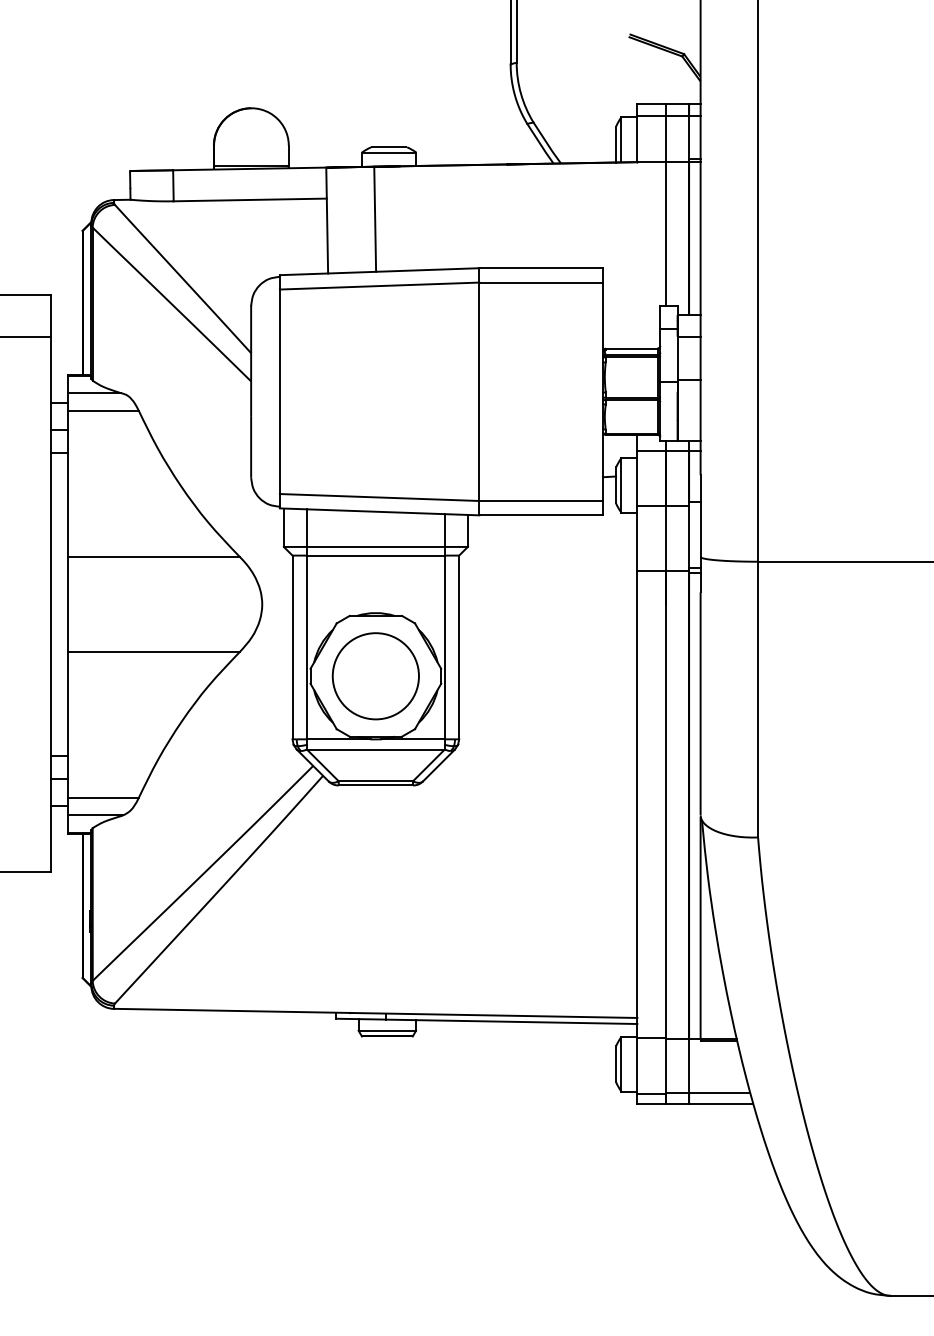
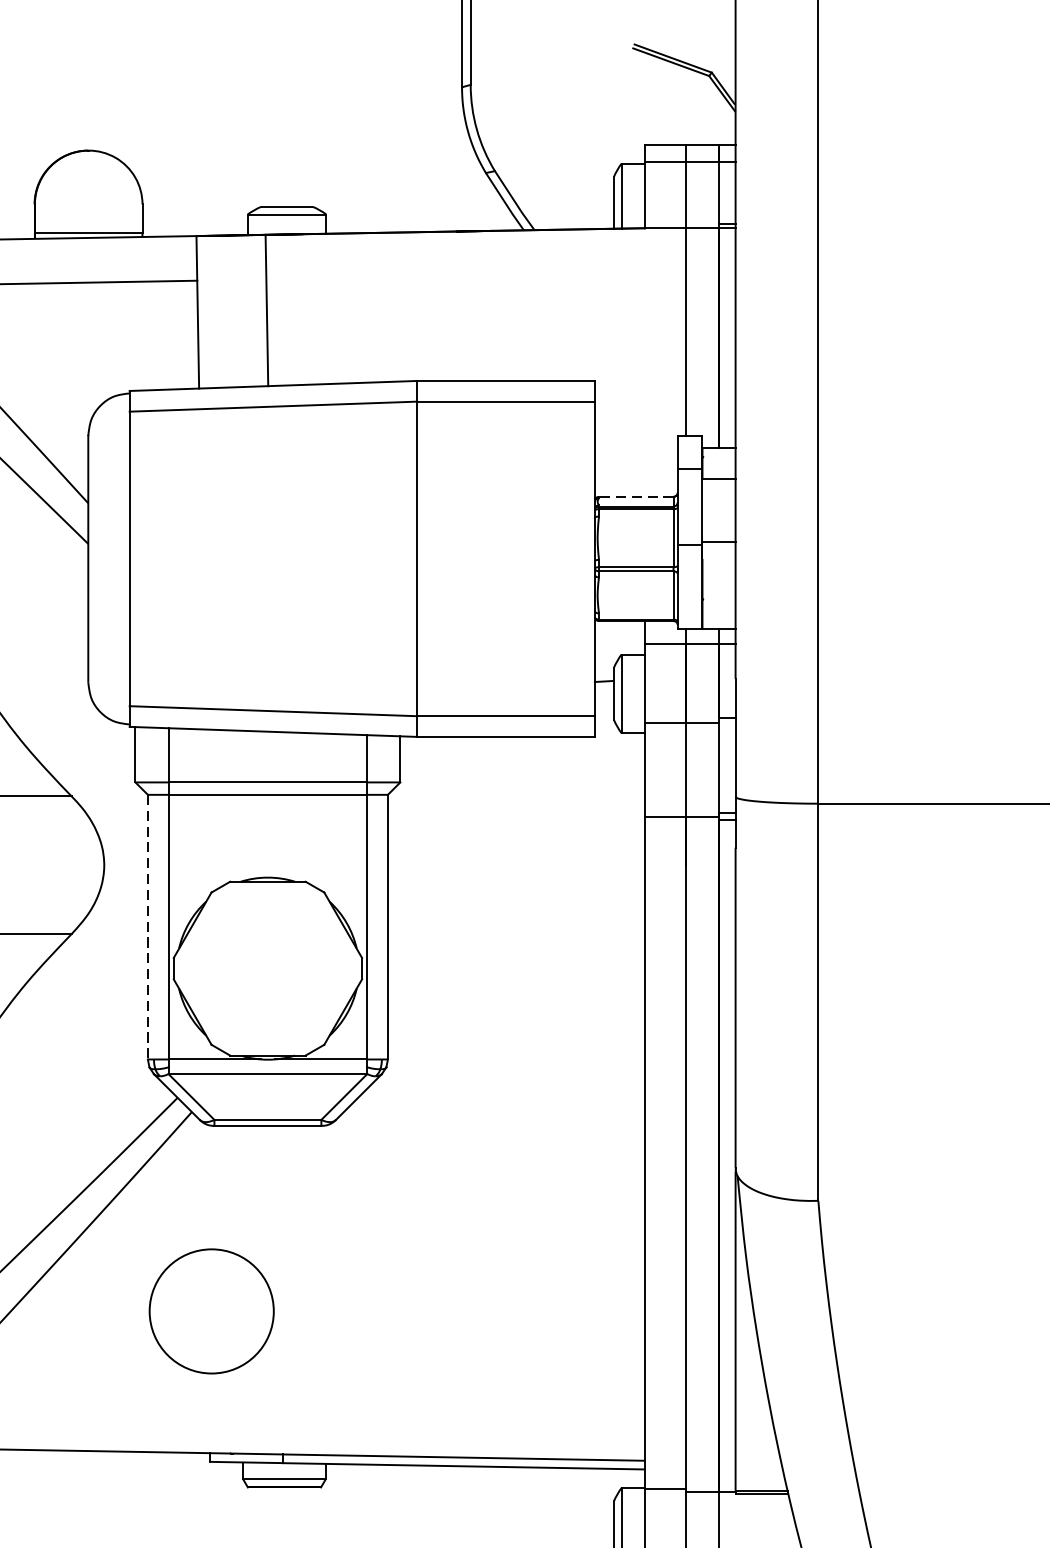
line: (631, 348) -> (636, 496), solid -> dashed
line: (292, 647) -> (147, 927), solid -> dashed
circle: (375, 676) -> (211, 1311), moved

